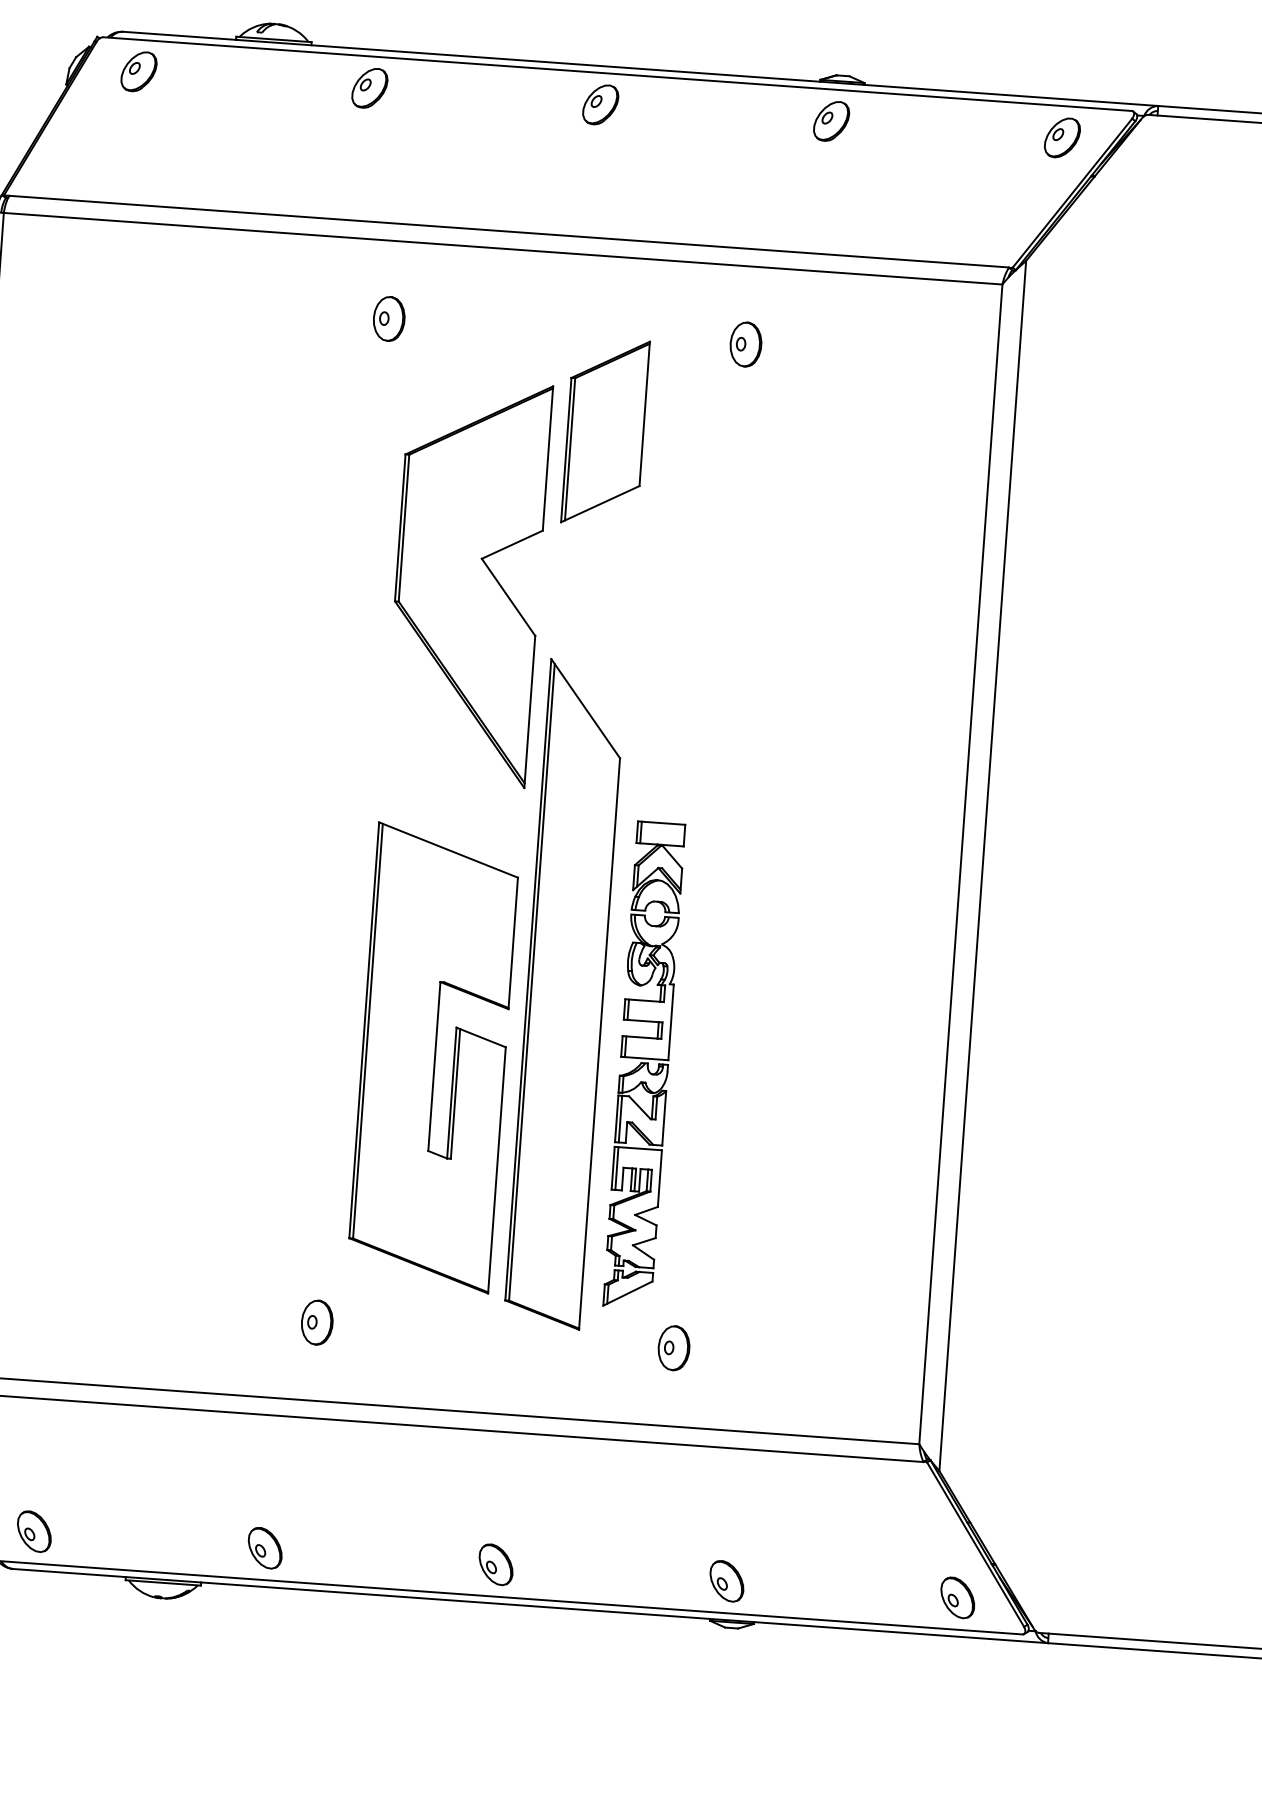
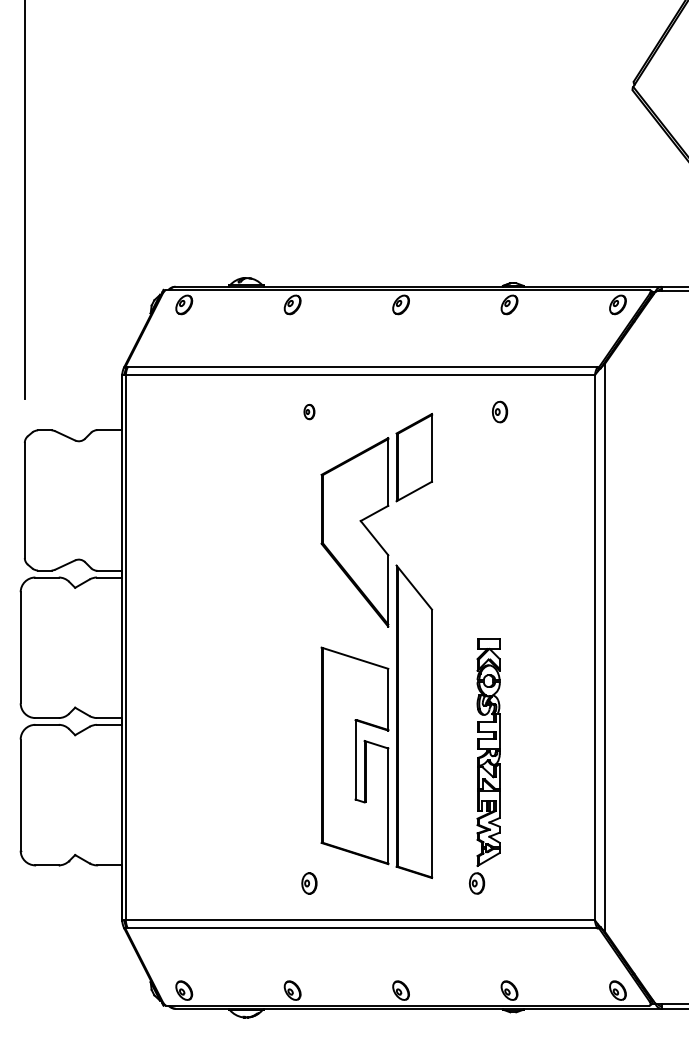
part: (389, 317) -> (309, 411), size x0.7
part: (747, 343) -> (500, 411), moved
part: (643, 1065) -> (488, 752), moved

